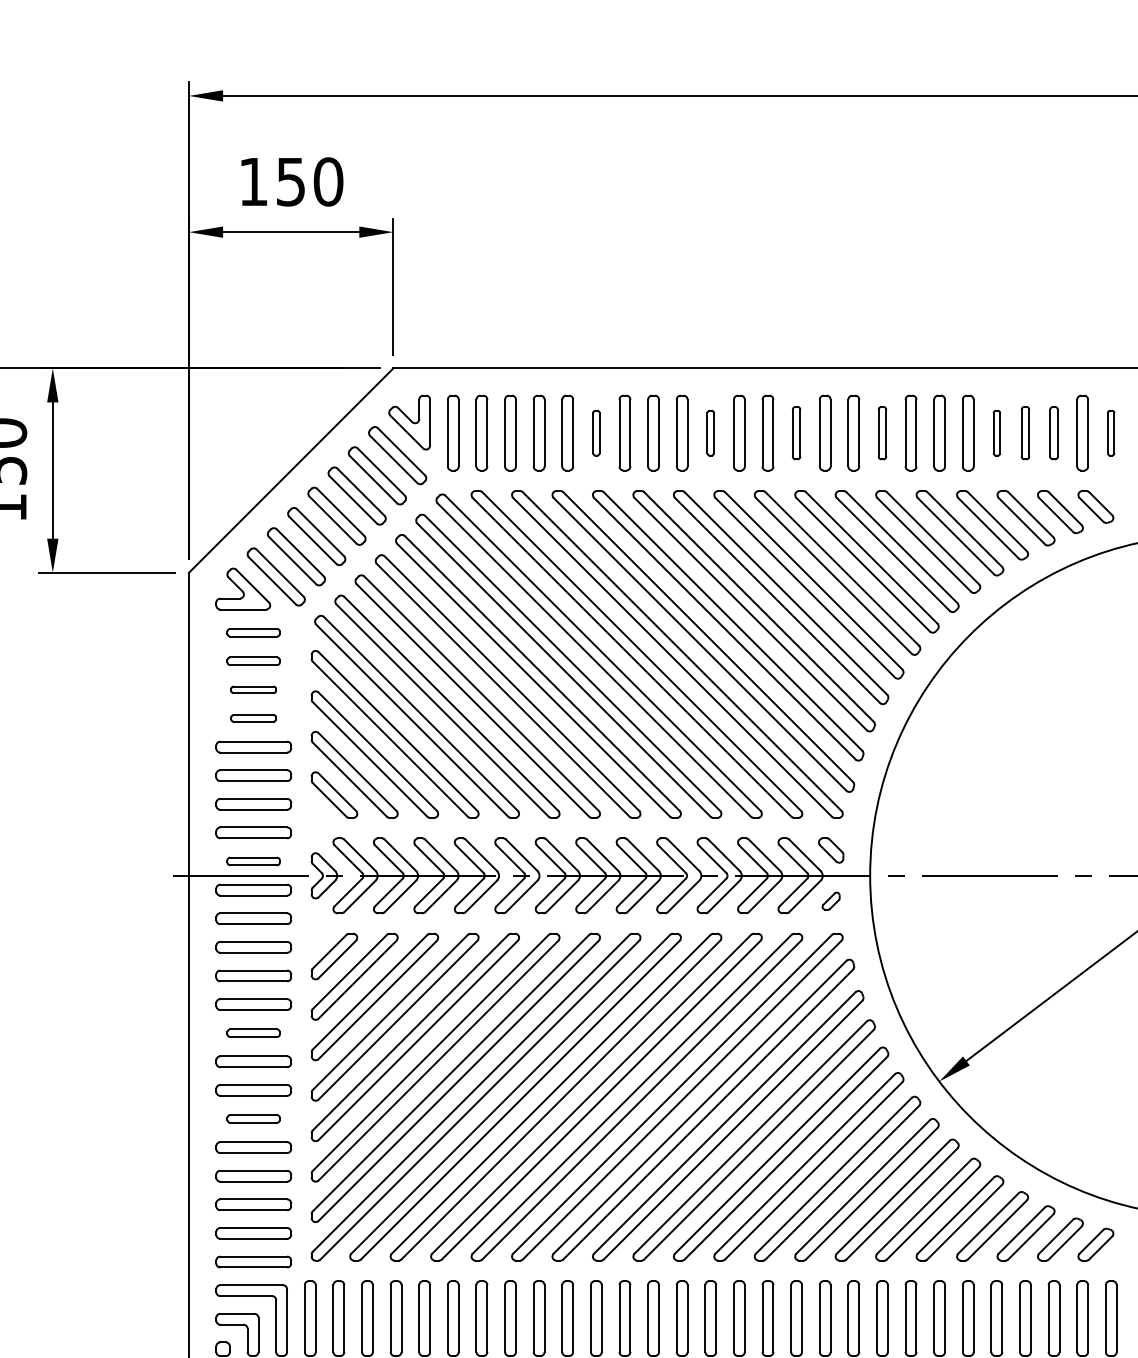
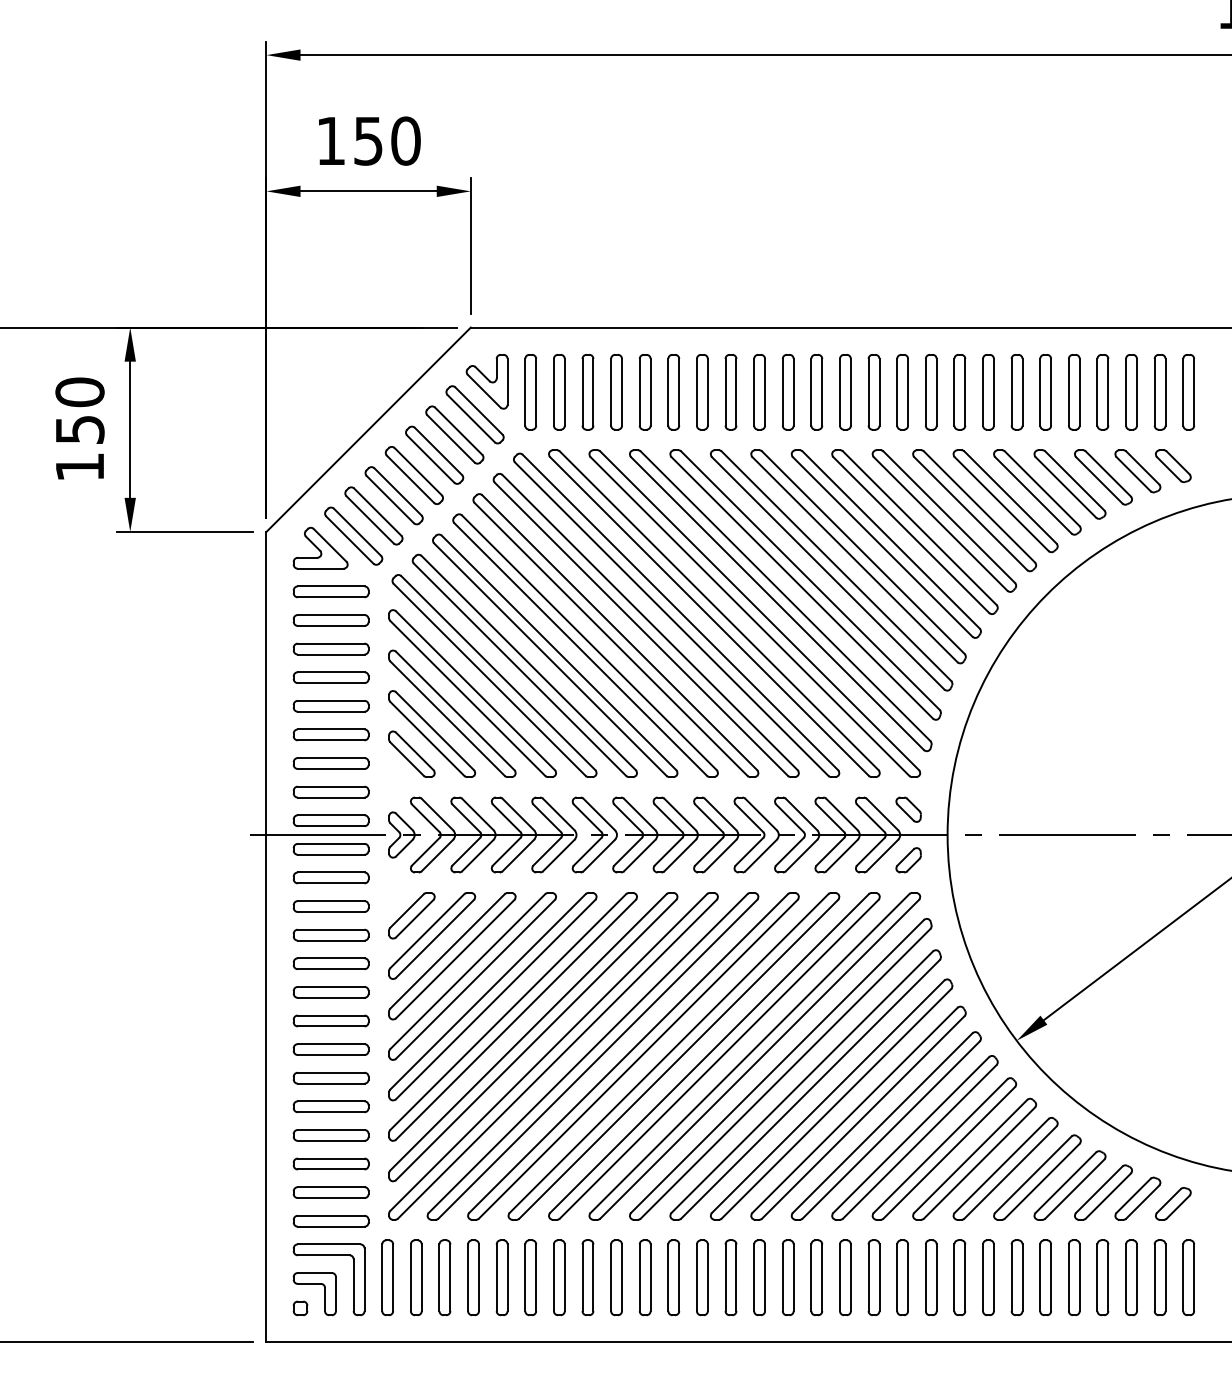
part: (596, 433) -> (673, 392), size x1.67
part: (710, 433) -> (787, 392), size x1.67
part: (796, 433) -> (873, 392), size x1.43
part: (882, 433) -> (959, 392), size x1.43
part: (997, 433) -> (1074, 392), size x1.67
part: (1025, 433) -> (1102, 392), size x1.43
part: (1054, 433) -> (1131, 392), size x1.43
part: (1111, 433) -> (1188, 392), size x1.67
part: (253, 632) -> (330, 591), size x1.43
part: (253, 661) -> (330, 620), size x1.43
part: (253, 689) -> (330, 648), size x1.67
part: (253, 718) -> (330, 677), size x1.67
part: (253, 861) -> (330, 820), size x1.43
part: (831, 901) -> (908, 860), size x1.43
part: (253, 1033) -> (330, 992), size x1.43
part: (253, 1118) -> (330, 1077), size x1.43

